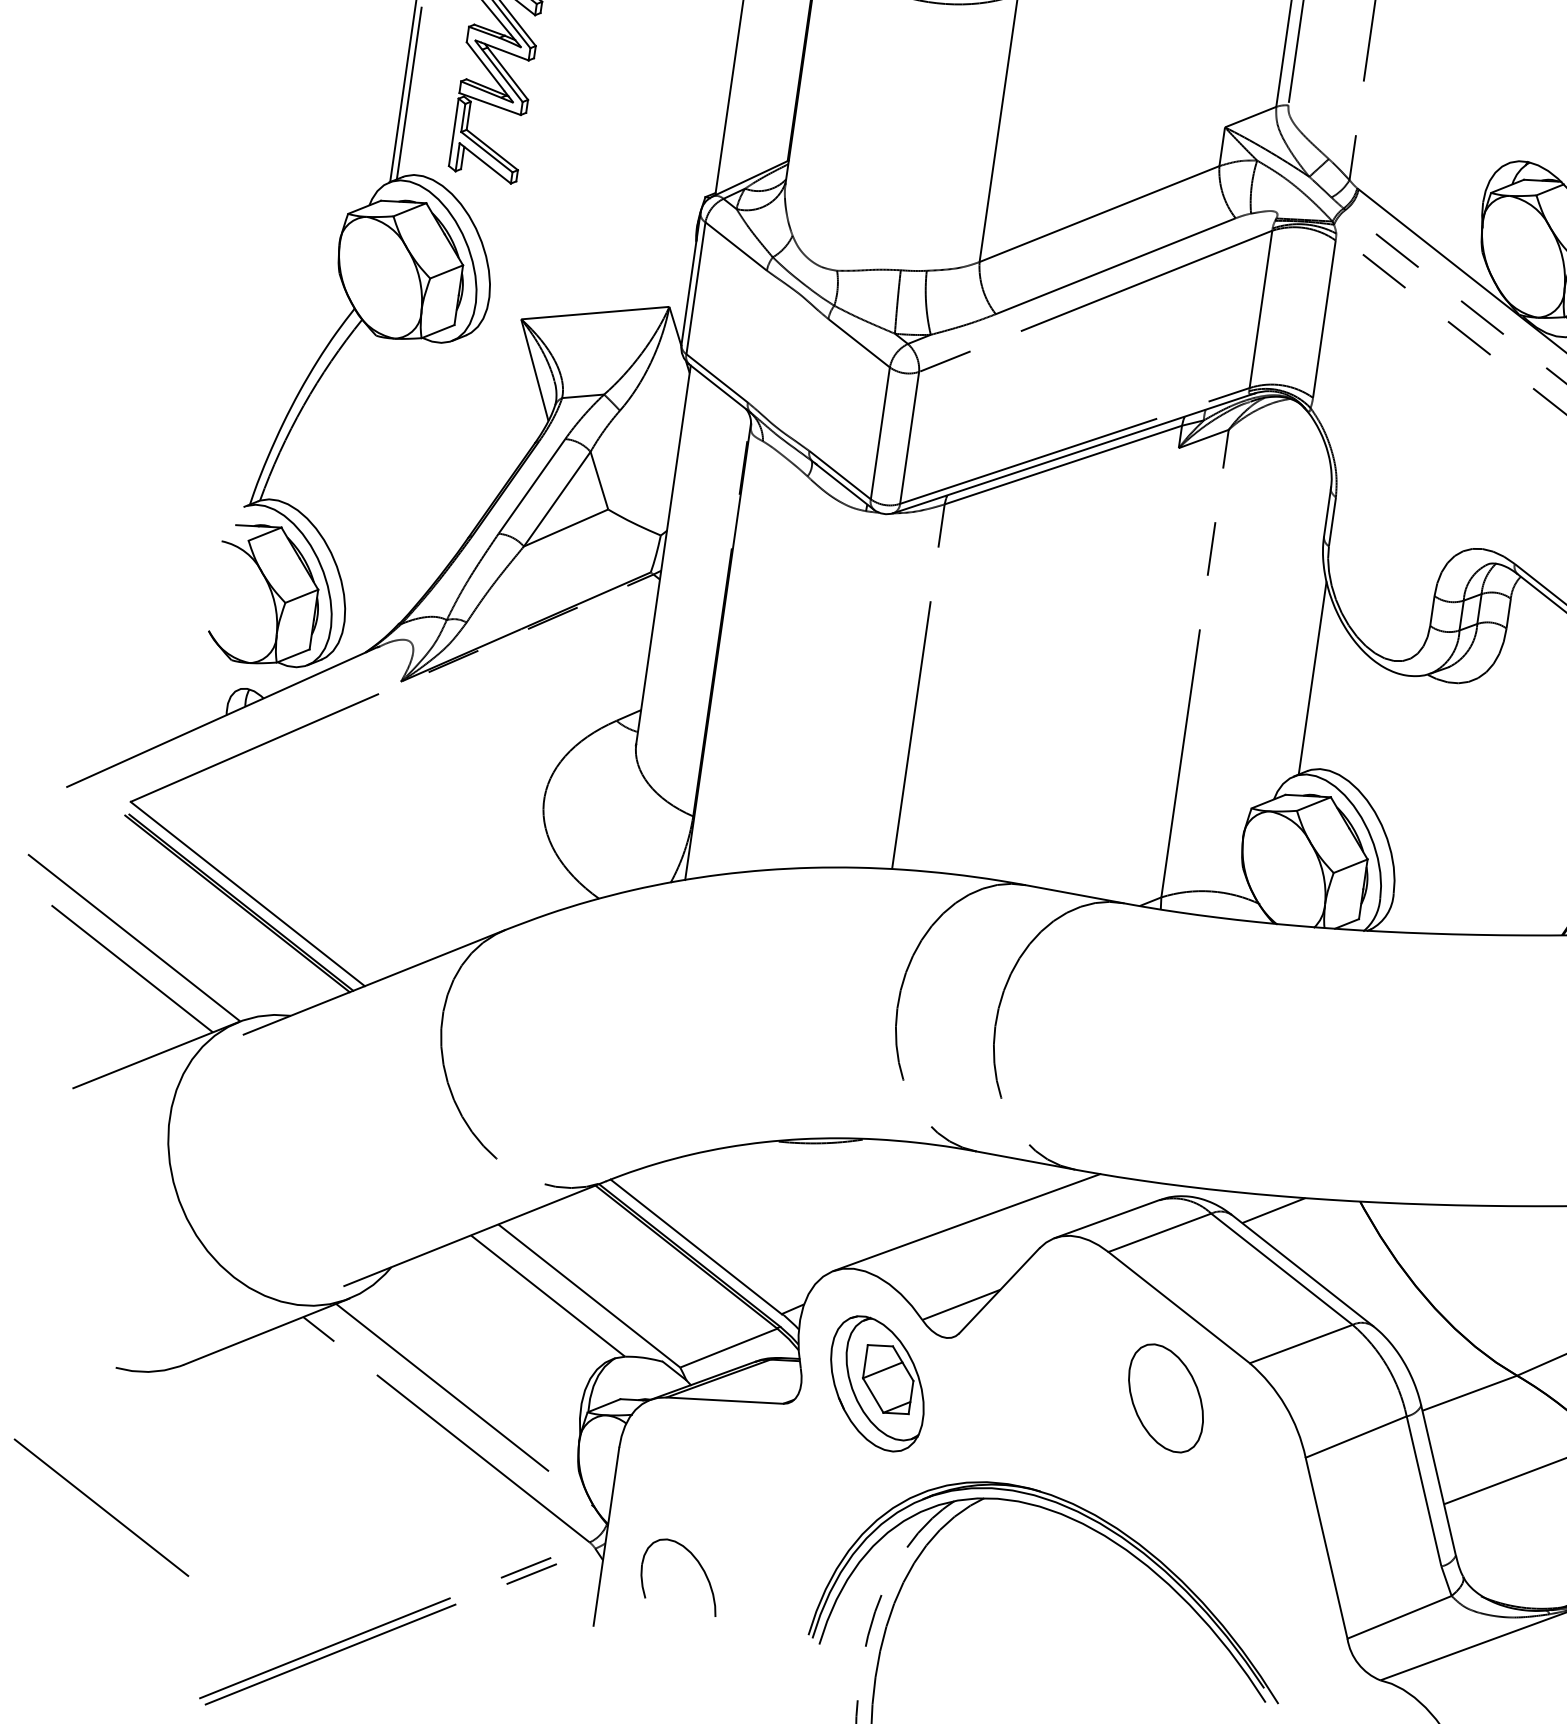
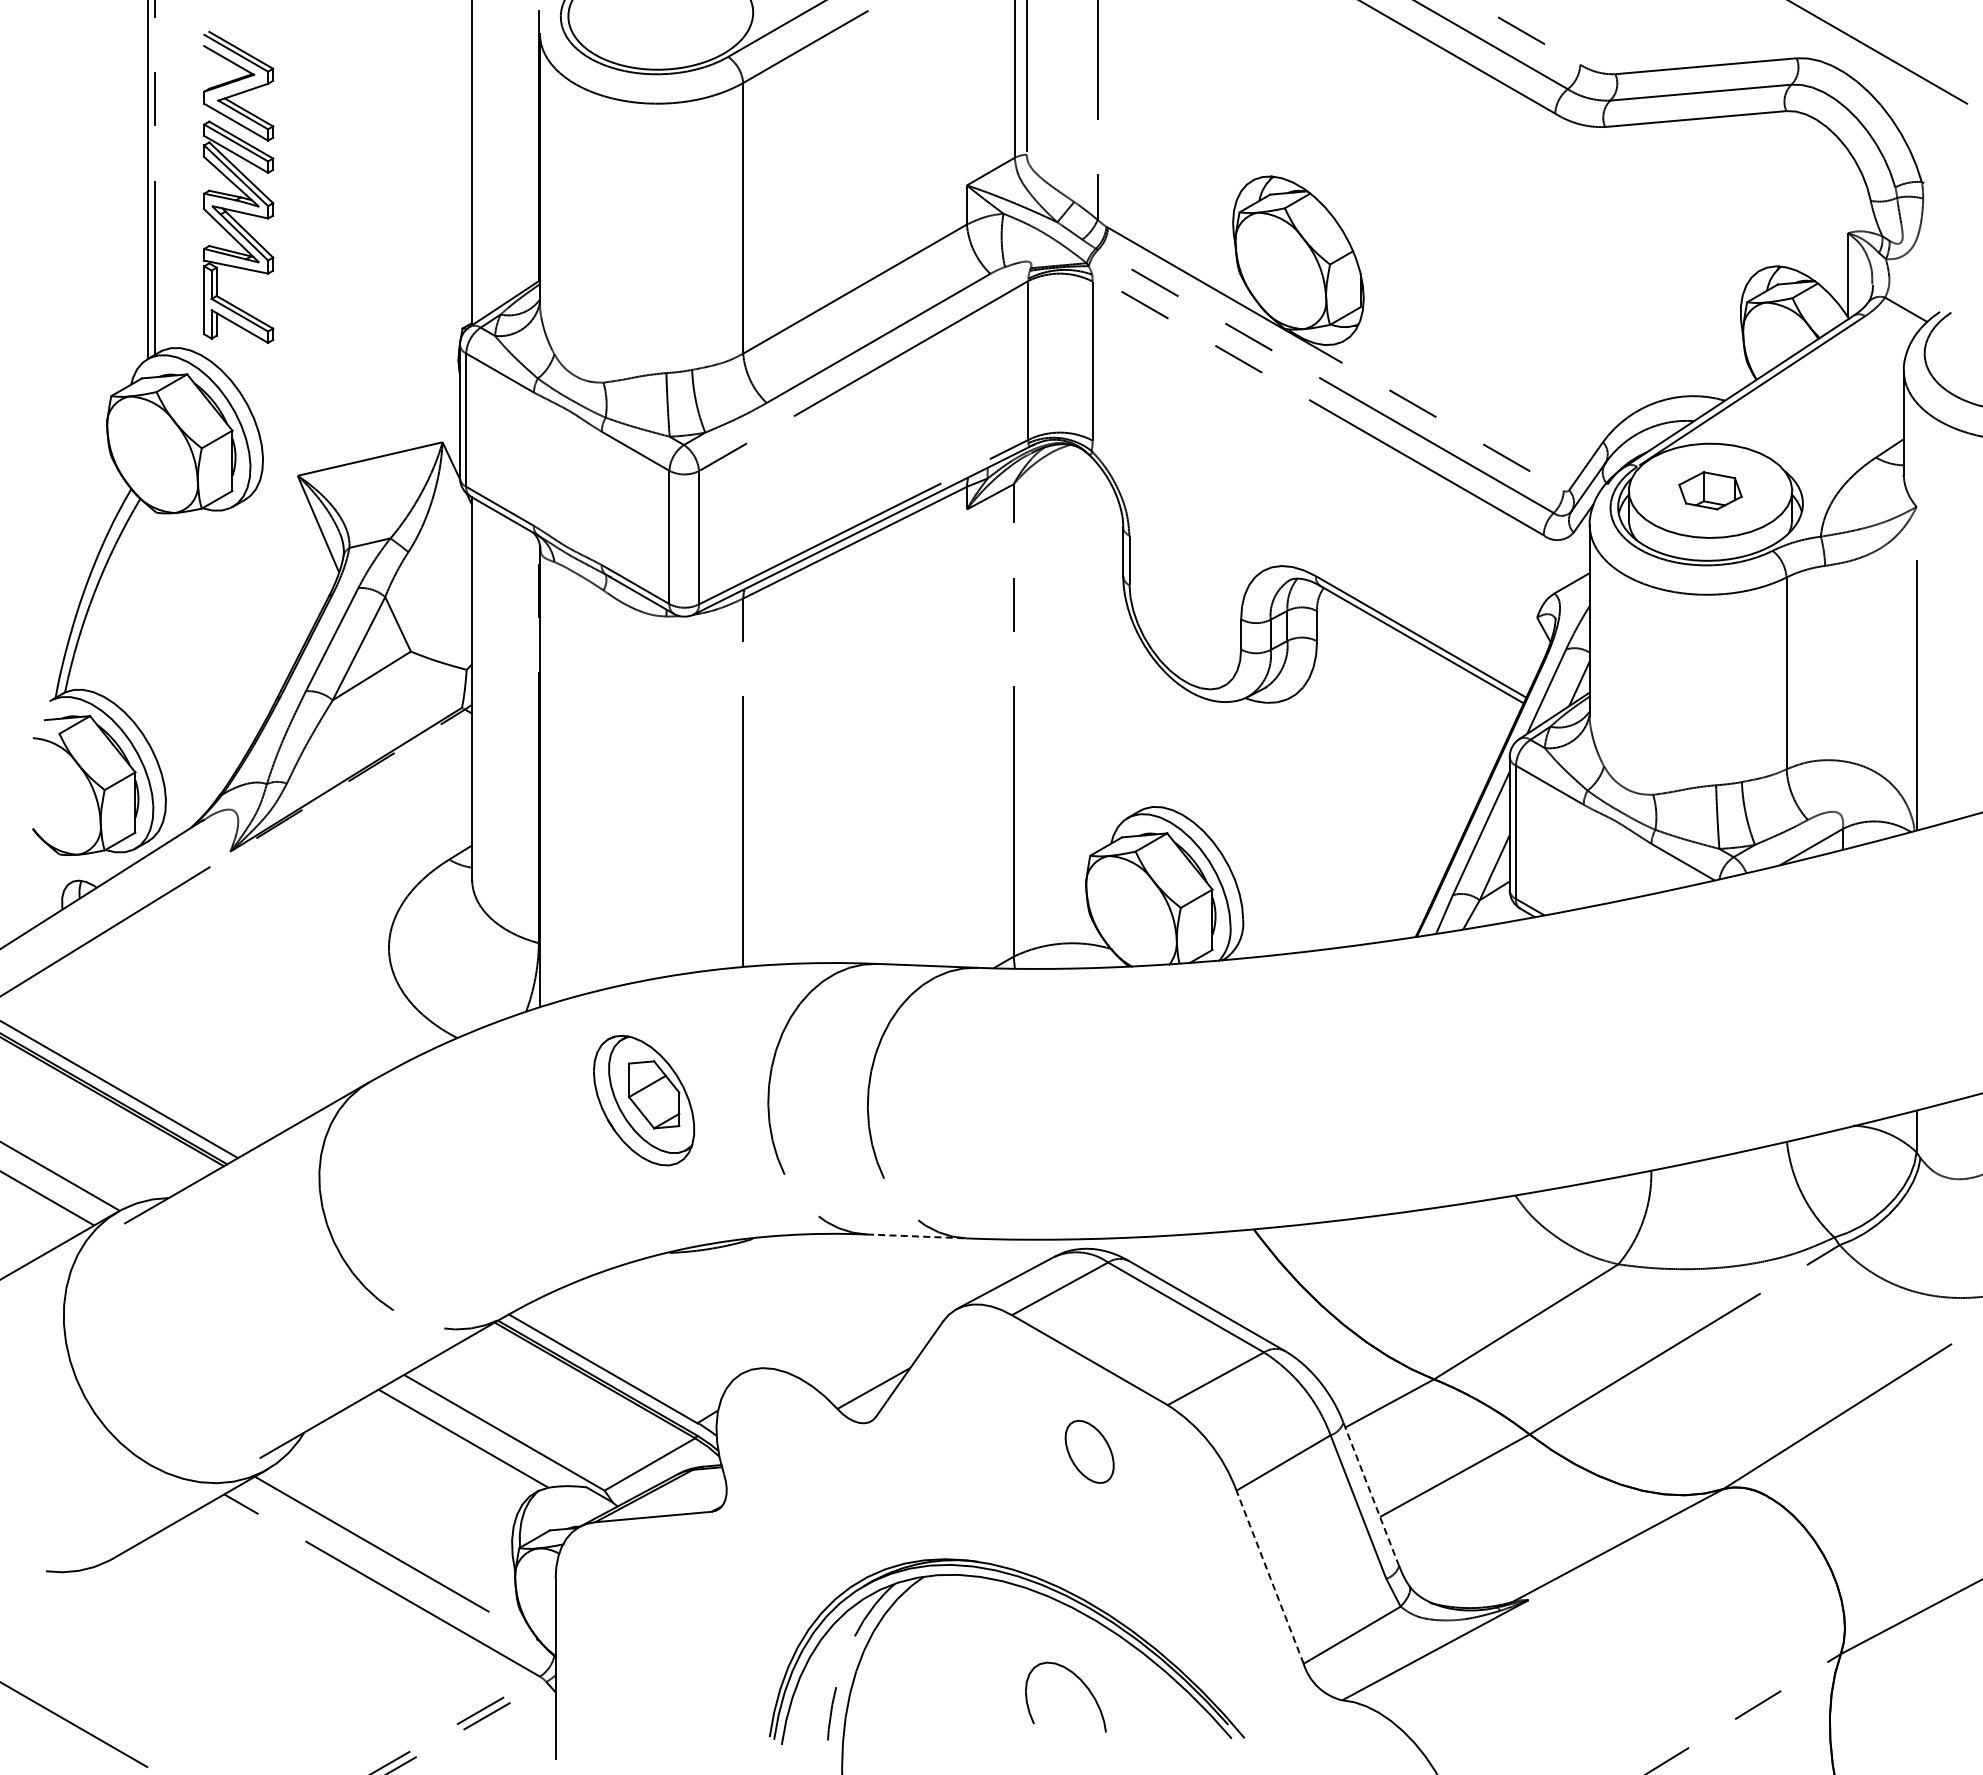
line: (1313, 677) -> (1132, 717), removed
line: (1025, 1160) -> (916, 1236), solid -> dashed
line: (1273, 1210) -> (1169, 1250), removed
line: (966, 1222) -> (867, 1306), removed
part: (876, 1383) -> (643, 1100), moved
part: (1165, 1398) -> (1089, 1451), size x0.6
line: (1438, 1480) -> (1371, 1494), solid -> dashed
line: (1326, 1548) -> (1270, 1577), solid -> dashed
part: (698, 1564) -> (1081, 1682), moved

